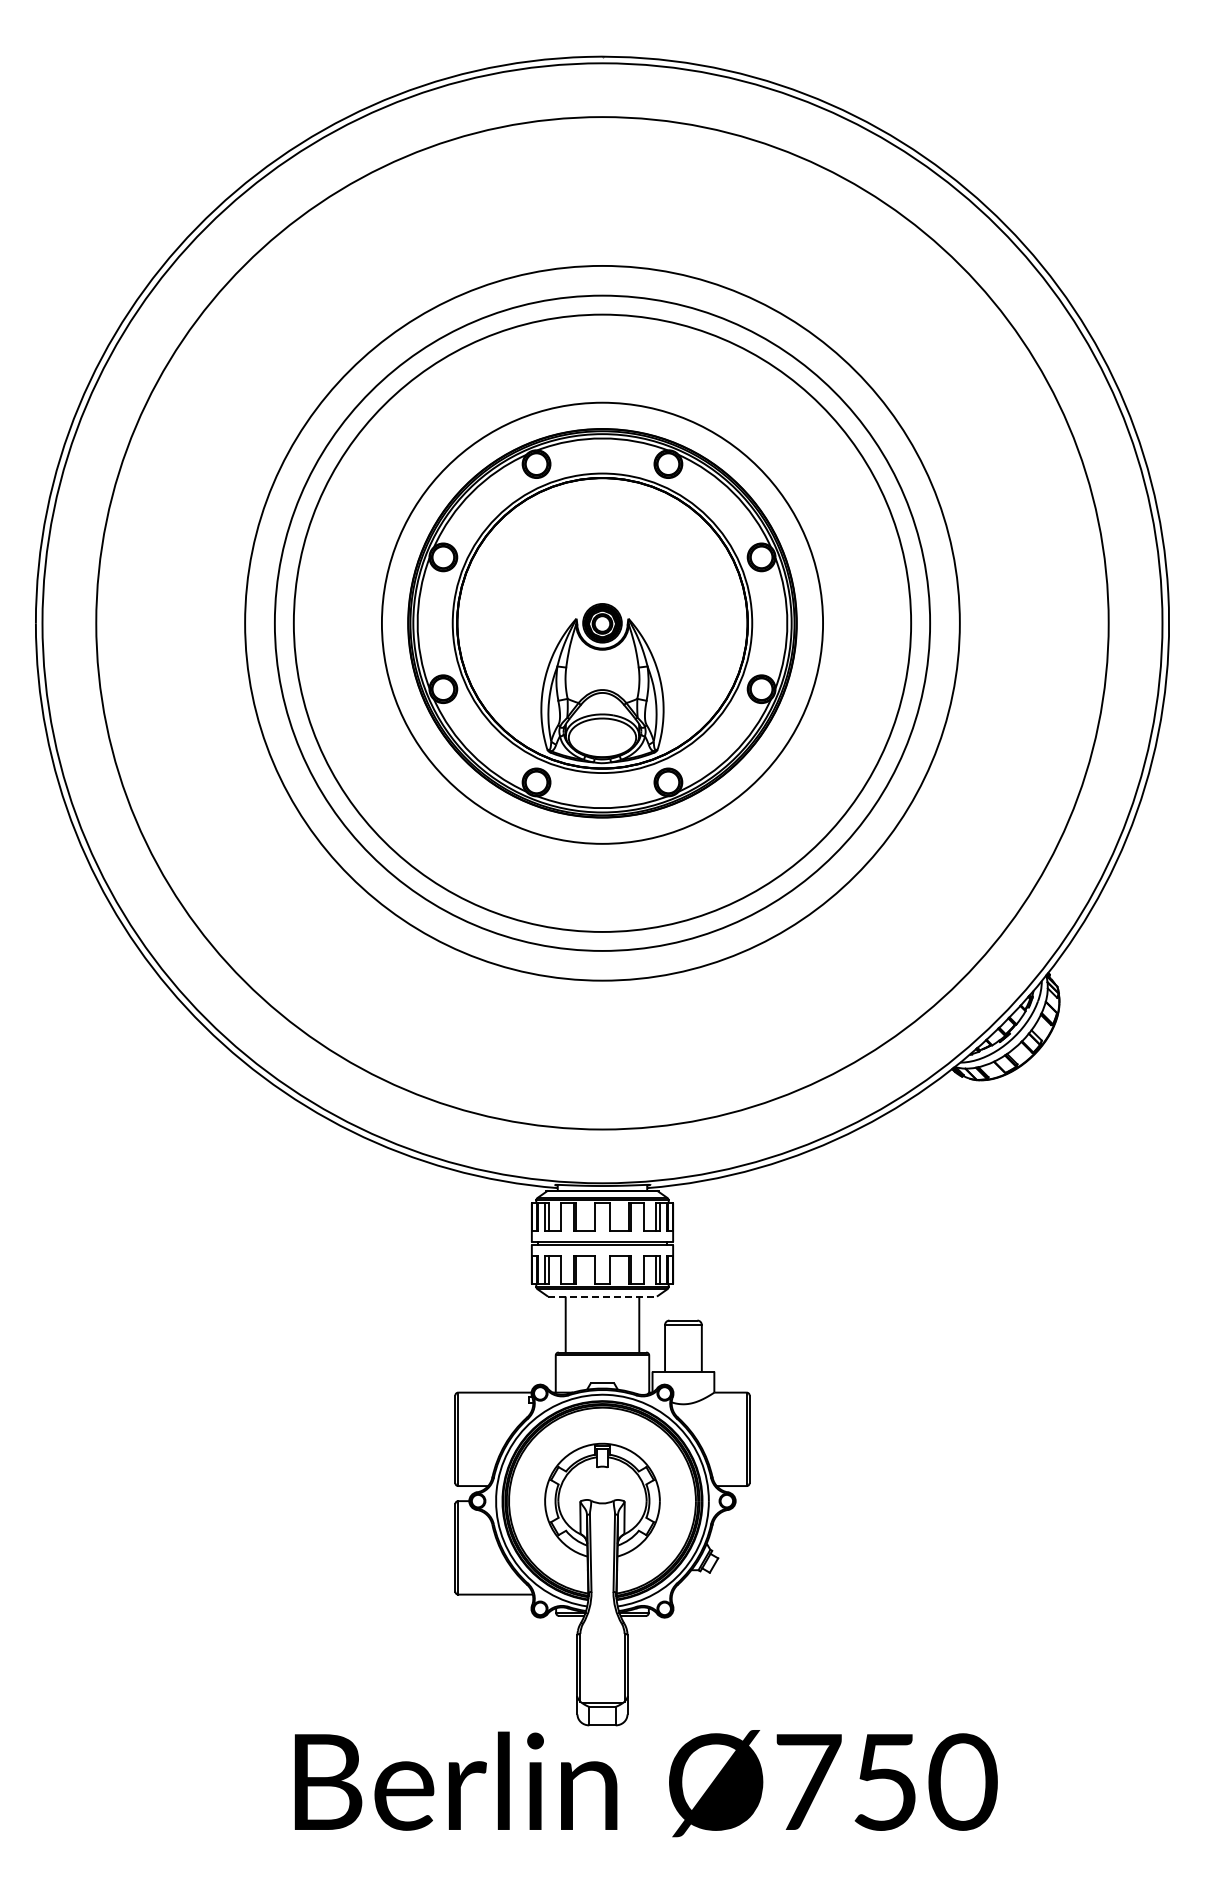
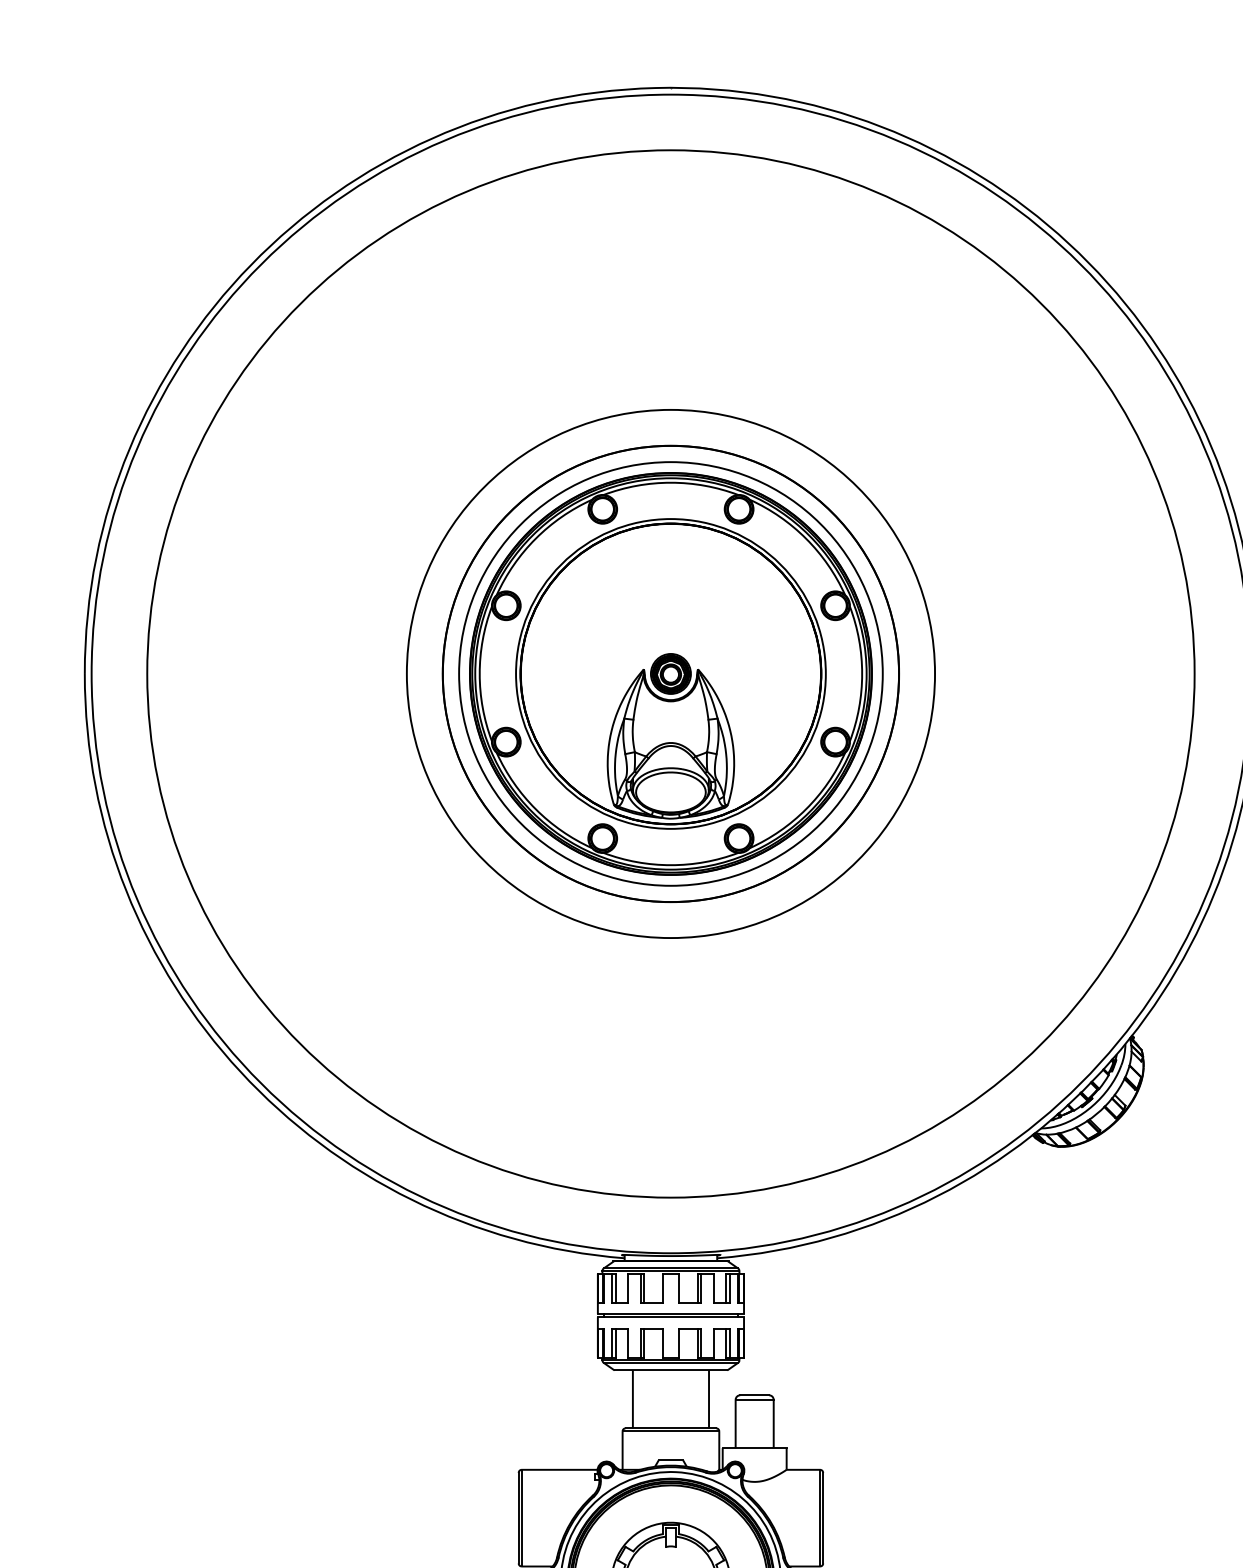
circle: (602, 622) -> (670, 673), size x0.71
circle: (602, 623) -> (670, 674), size x0.62
circle: (602, 623) -> (670, 674), size x0.71
line: (602, 1296) -> (670, 1370), dashed -> solid

